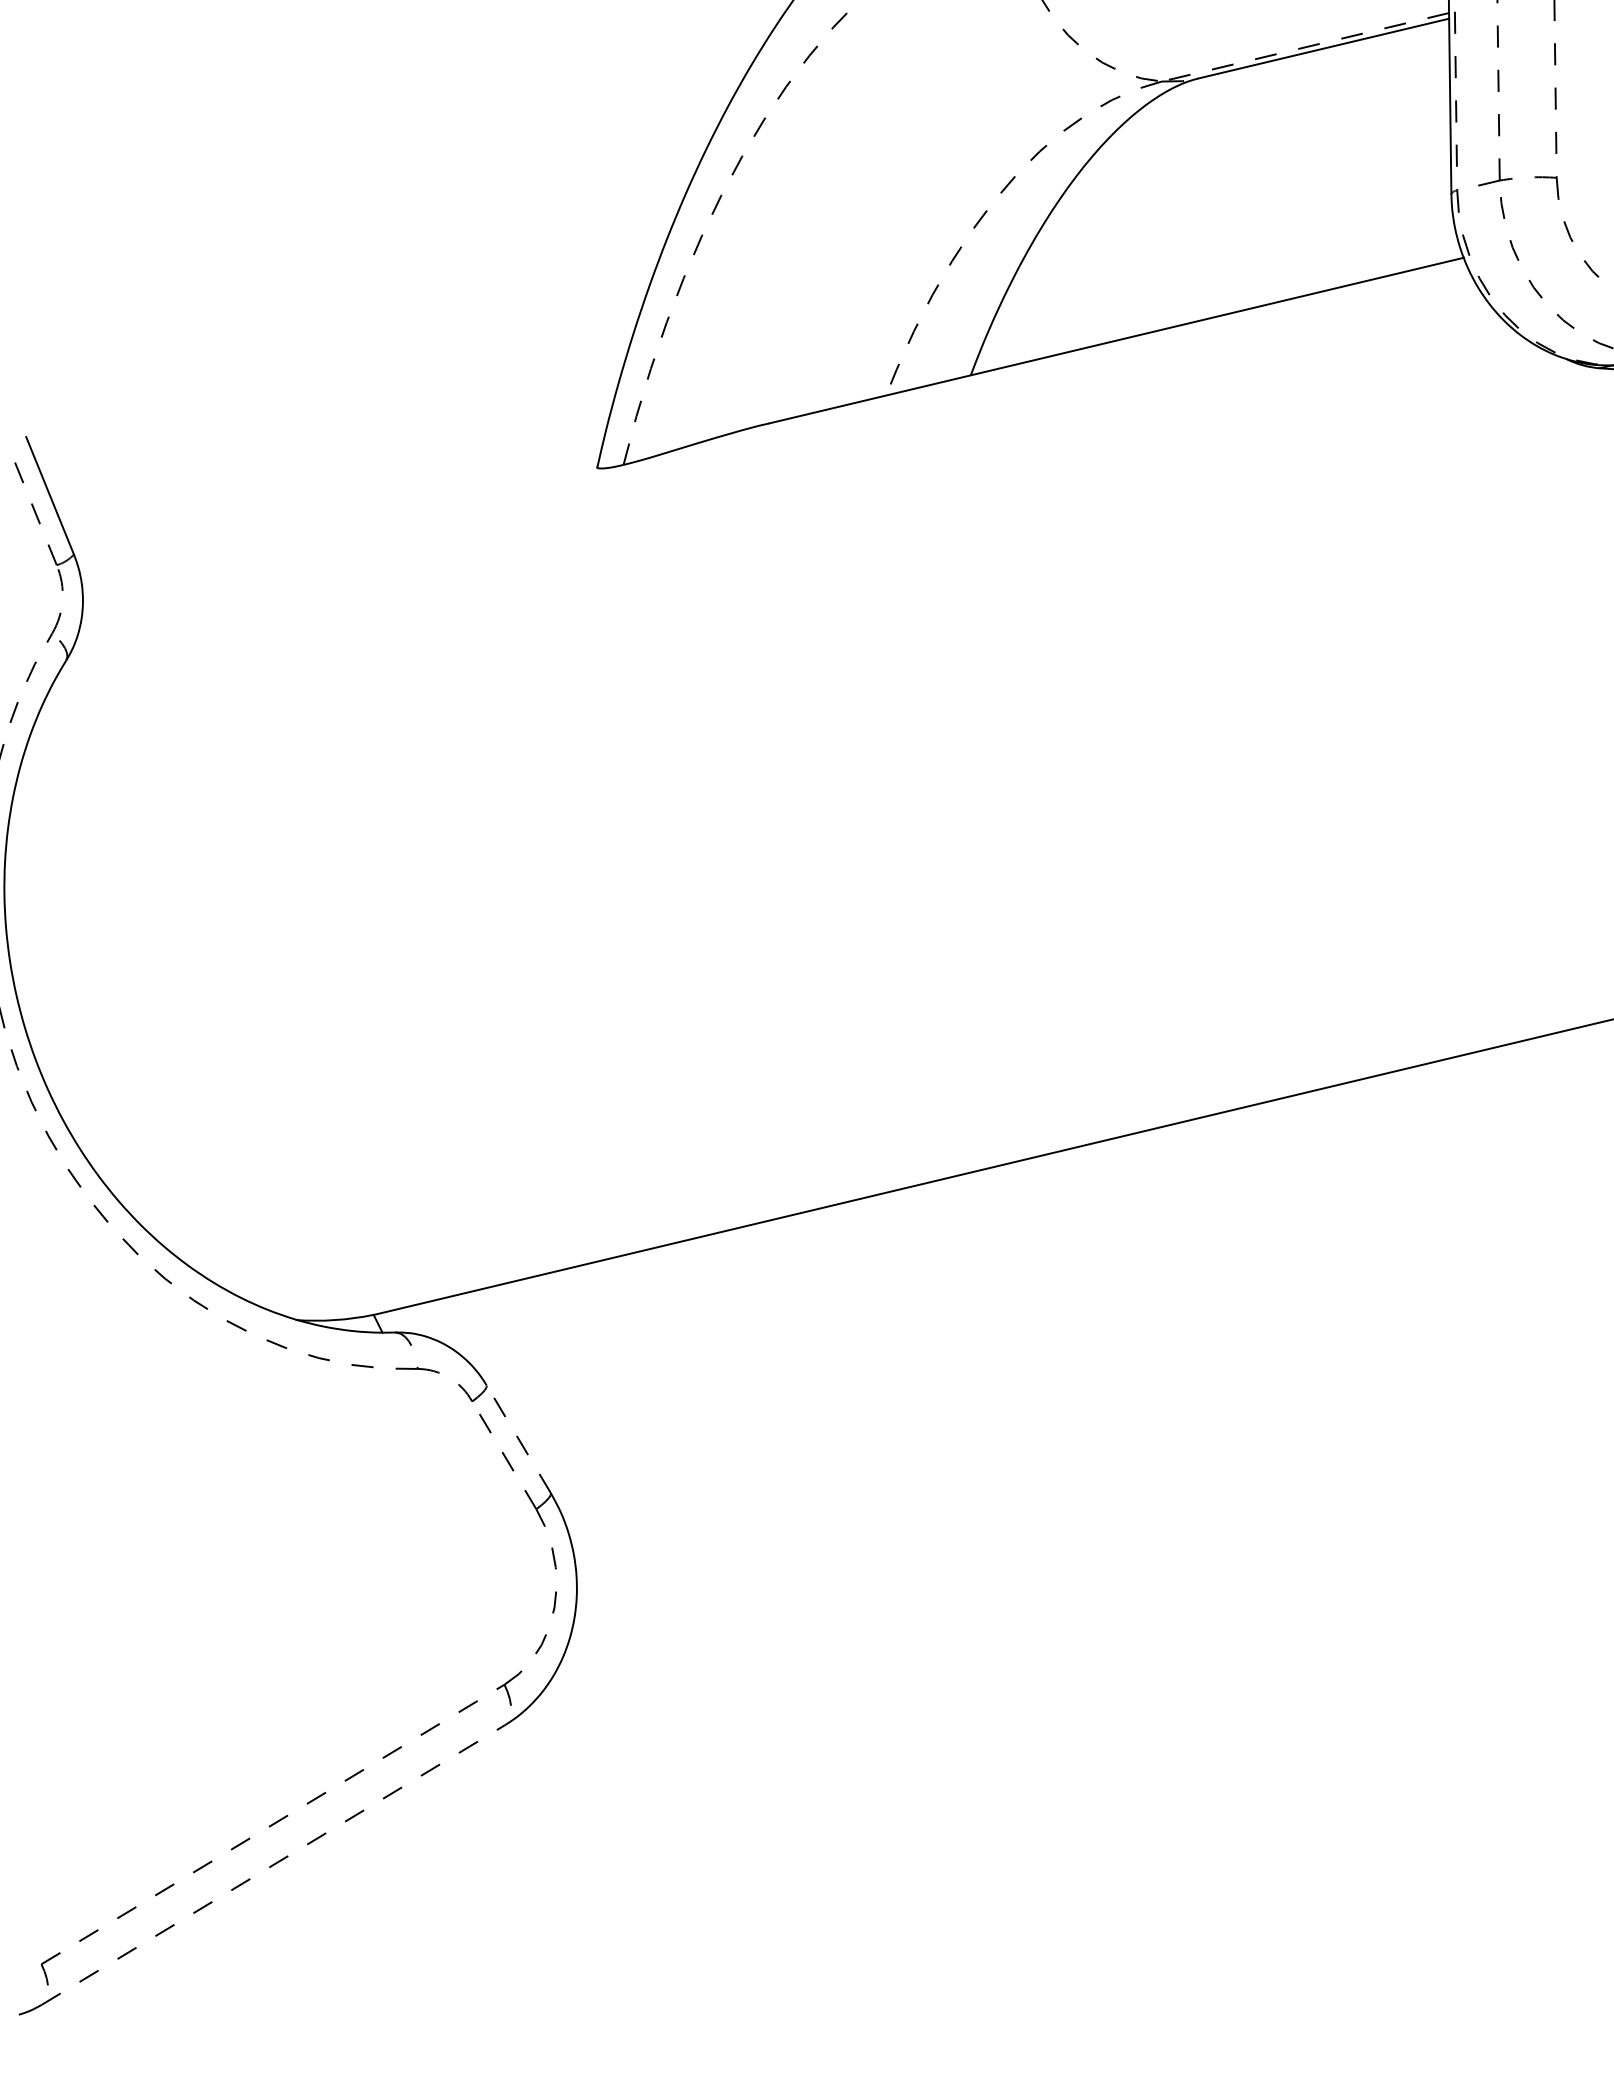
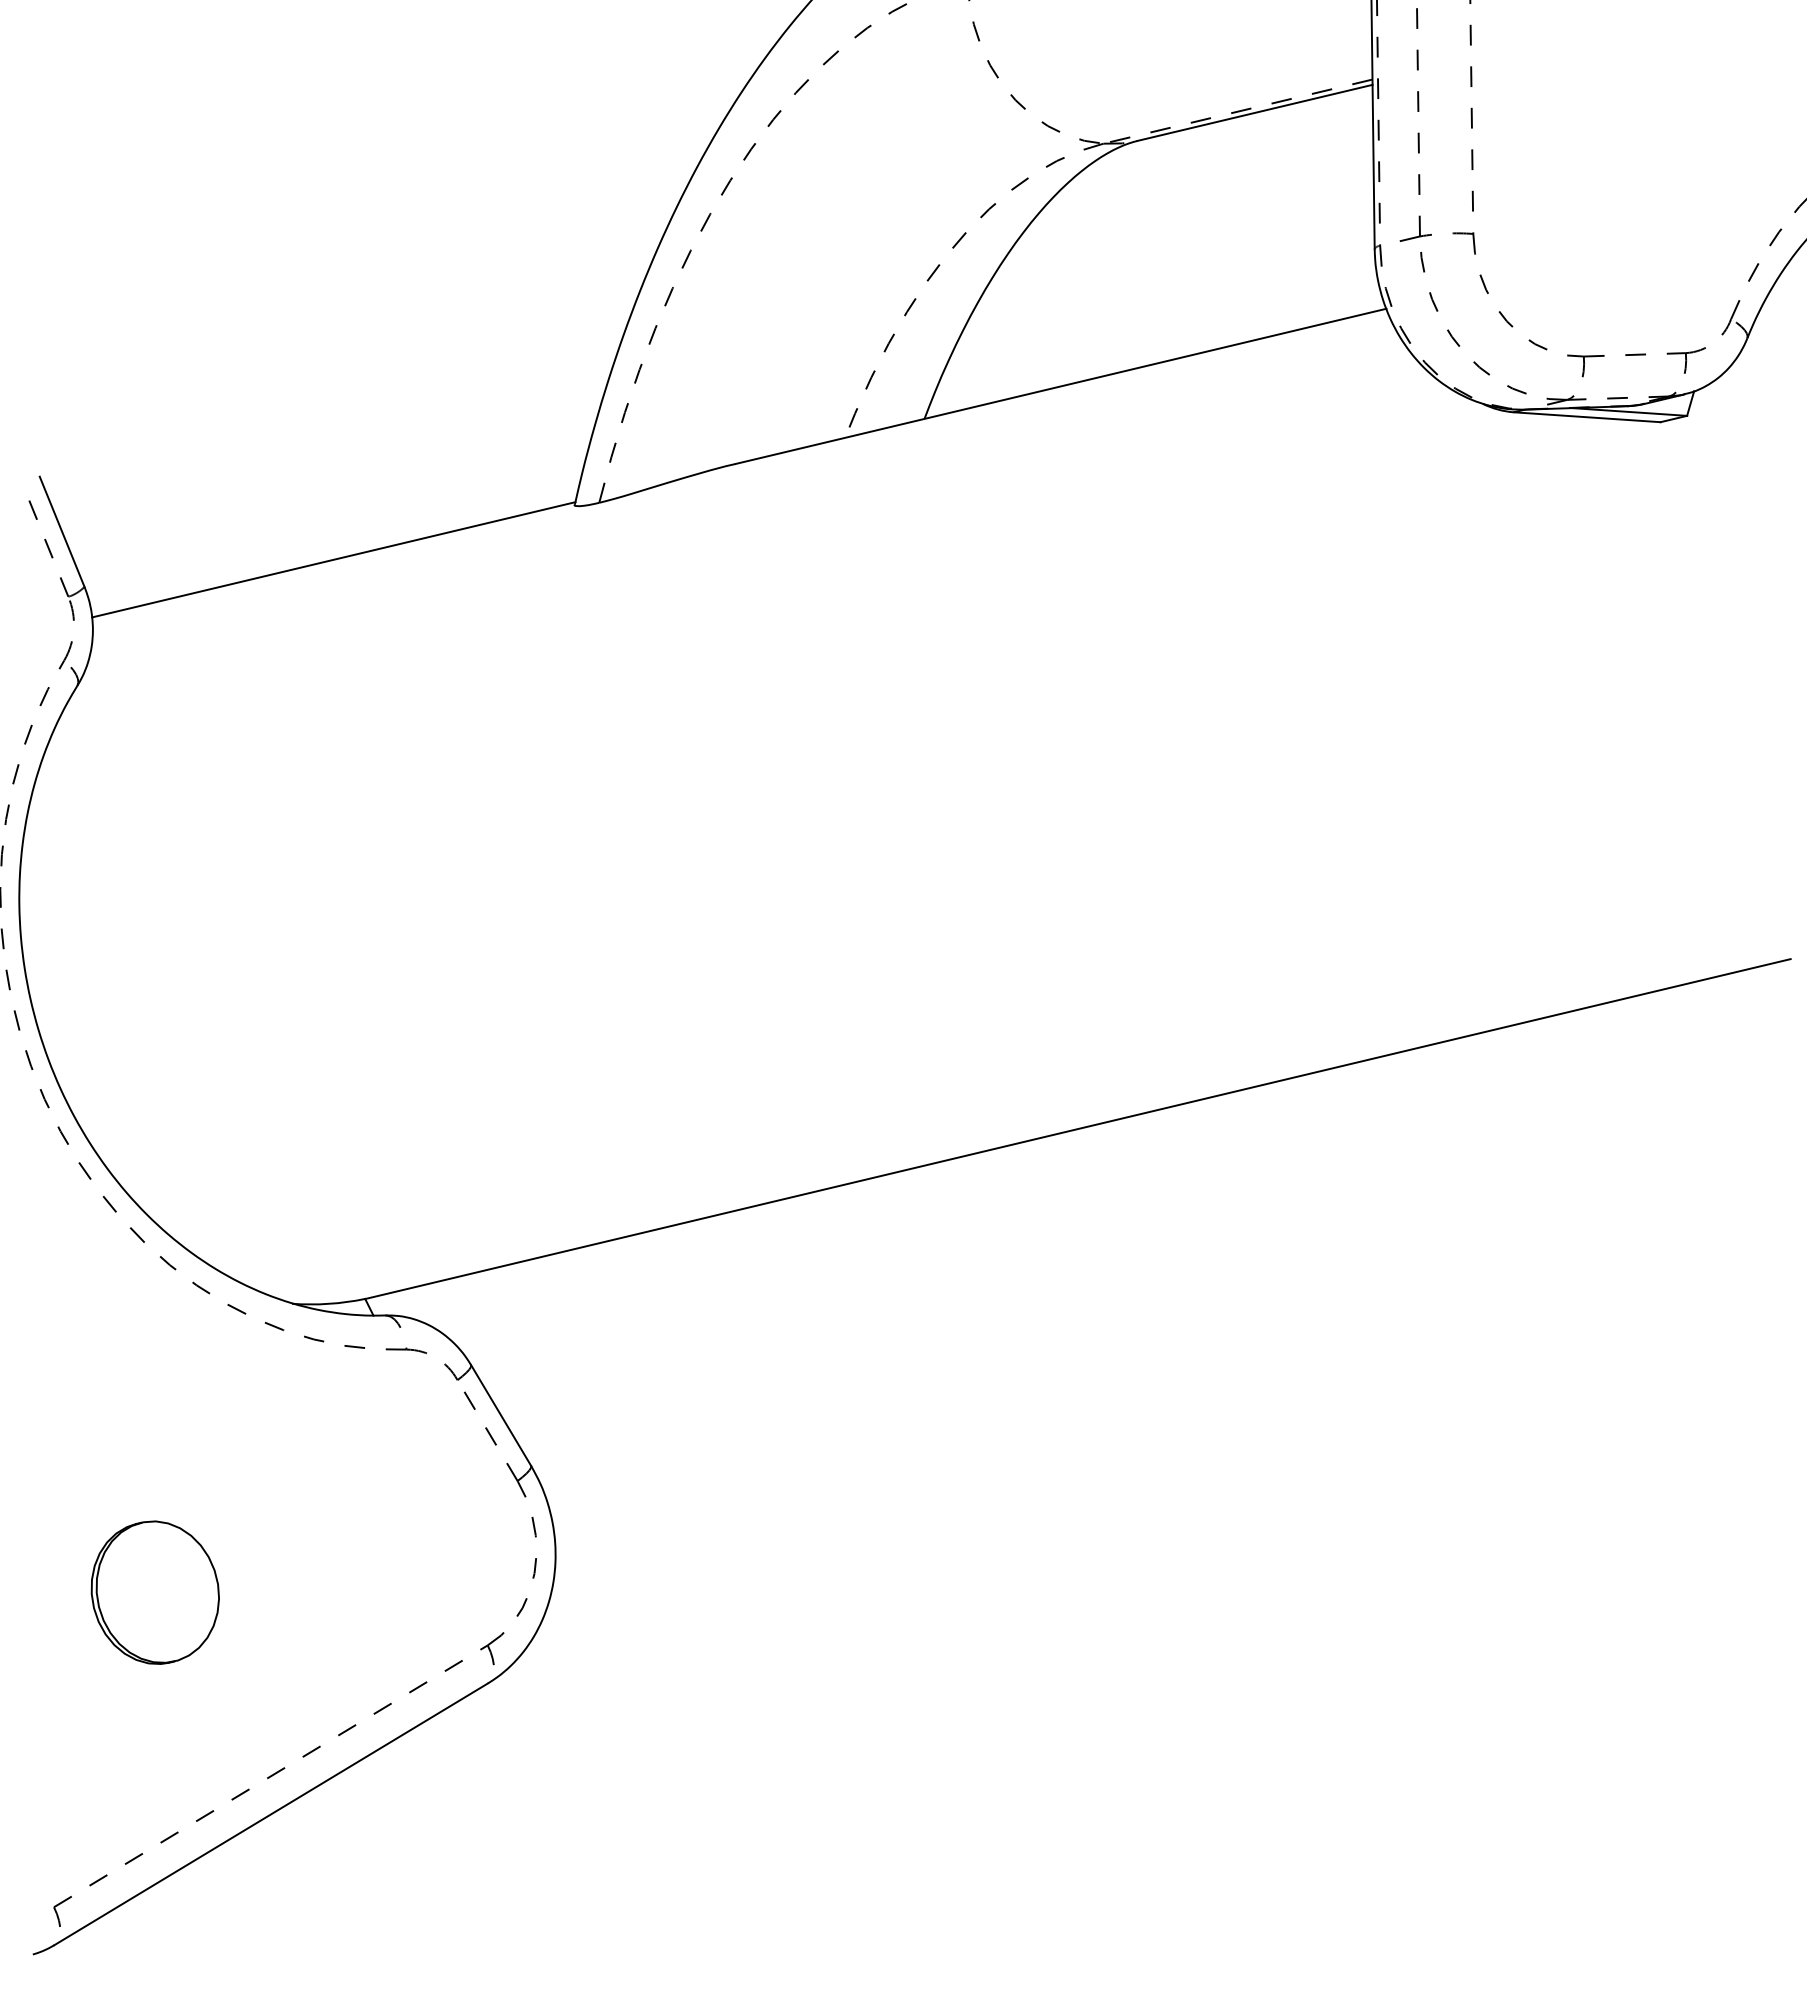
line: (339, 525) -> (333, 559), added
line: (519, 1439) -> (501, 1415), dashed -> solid
part: (148, 1628) -> (154, 1592), added
line: (273, 1865) -> (271, 1814), dashed -> solid

